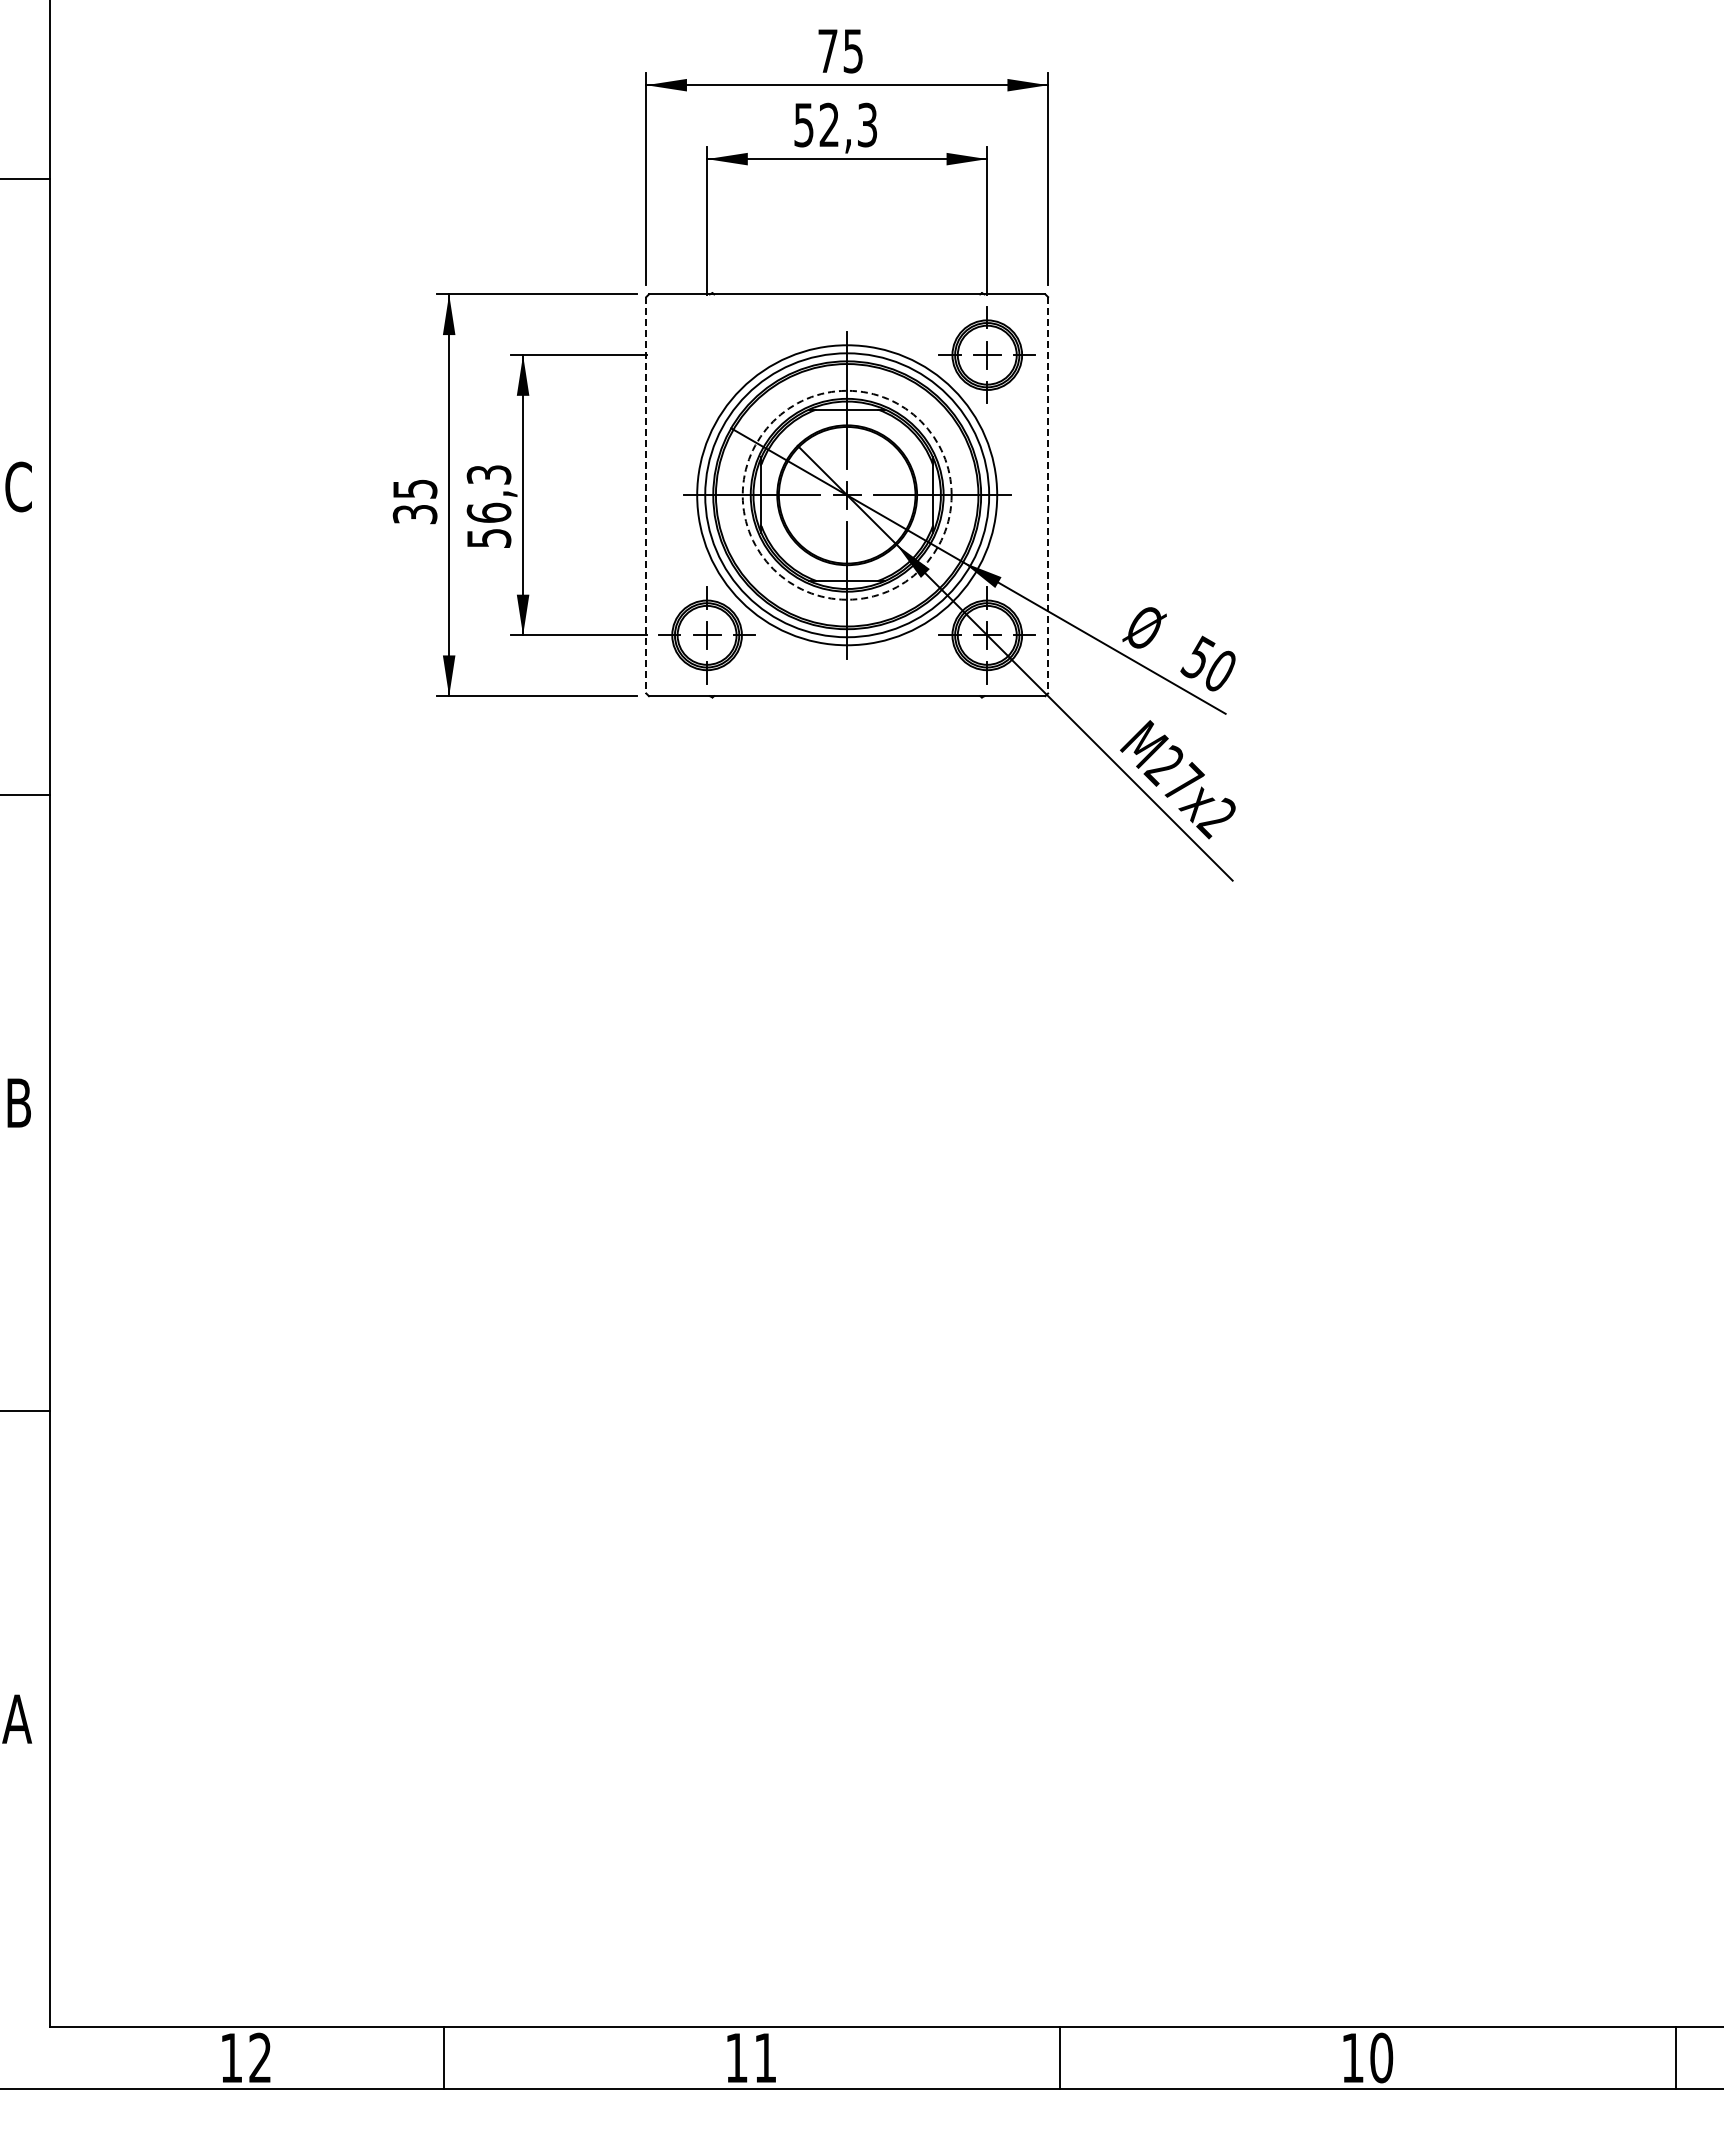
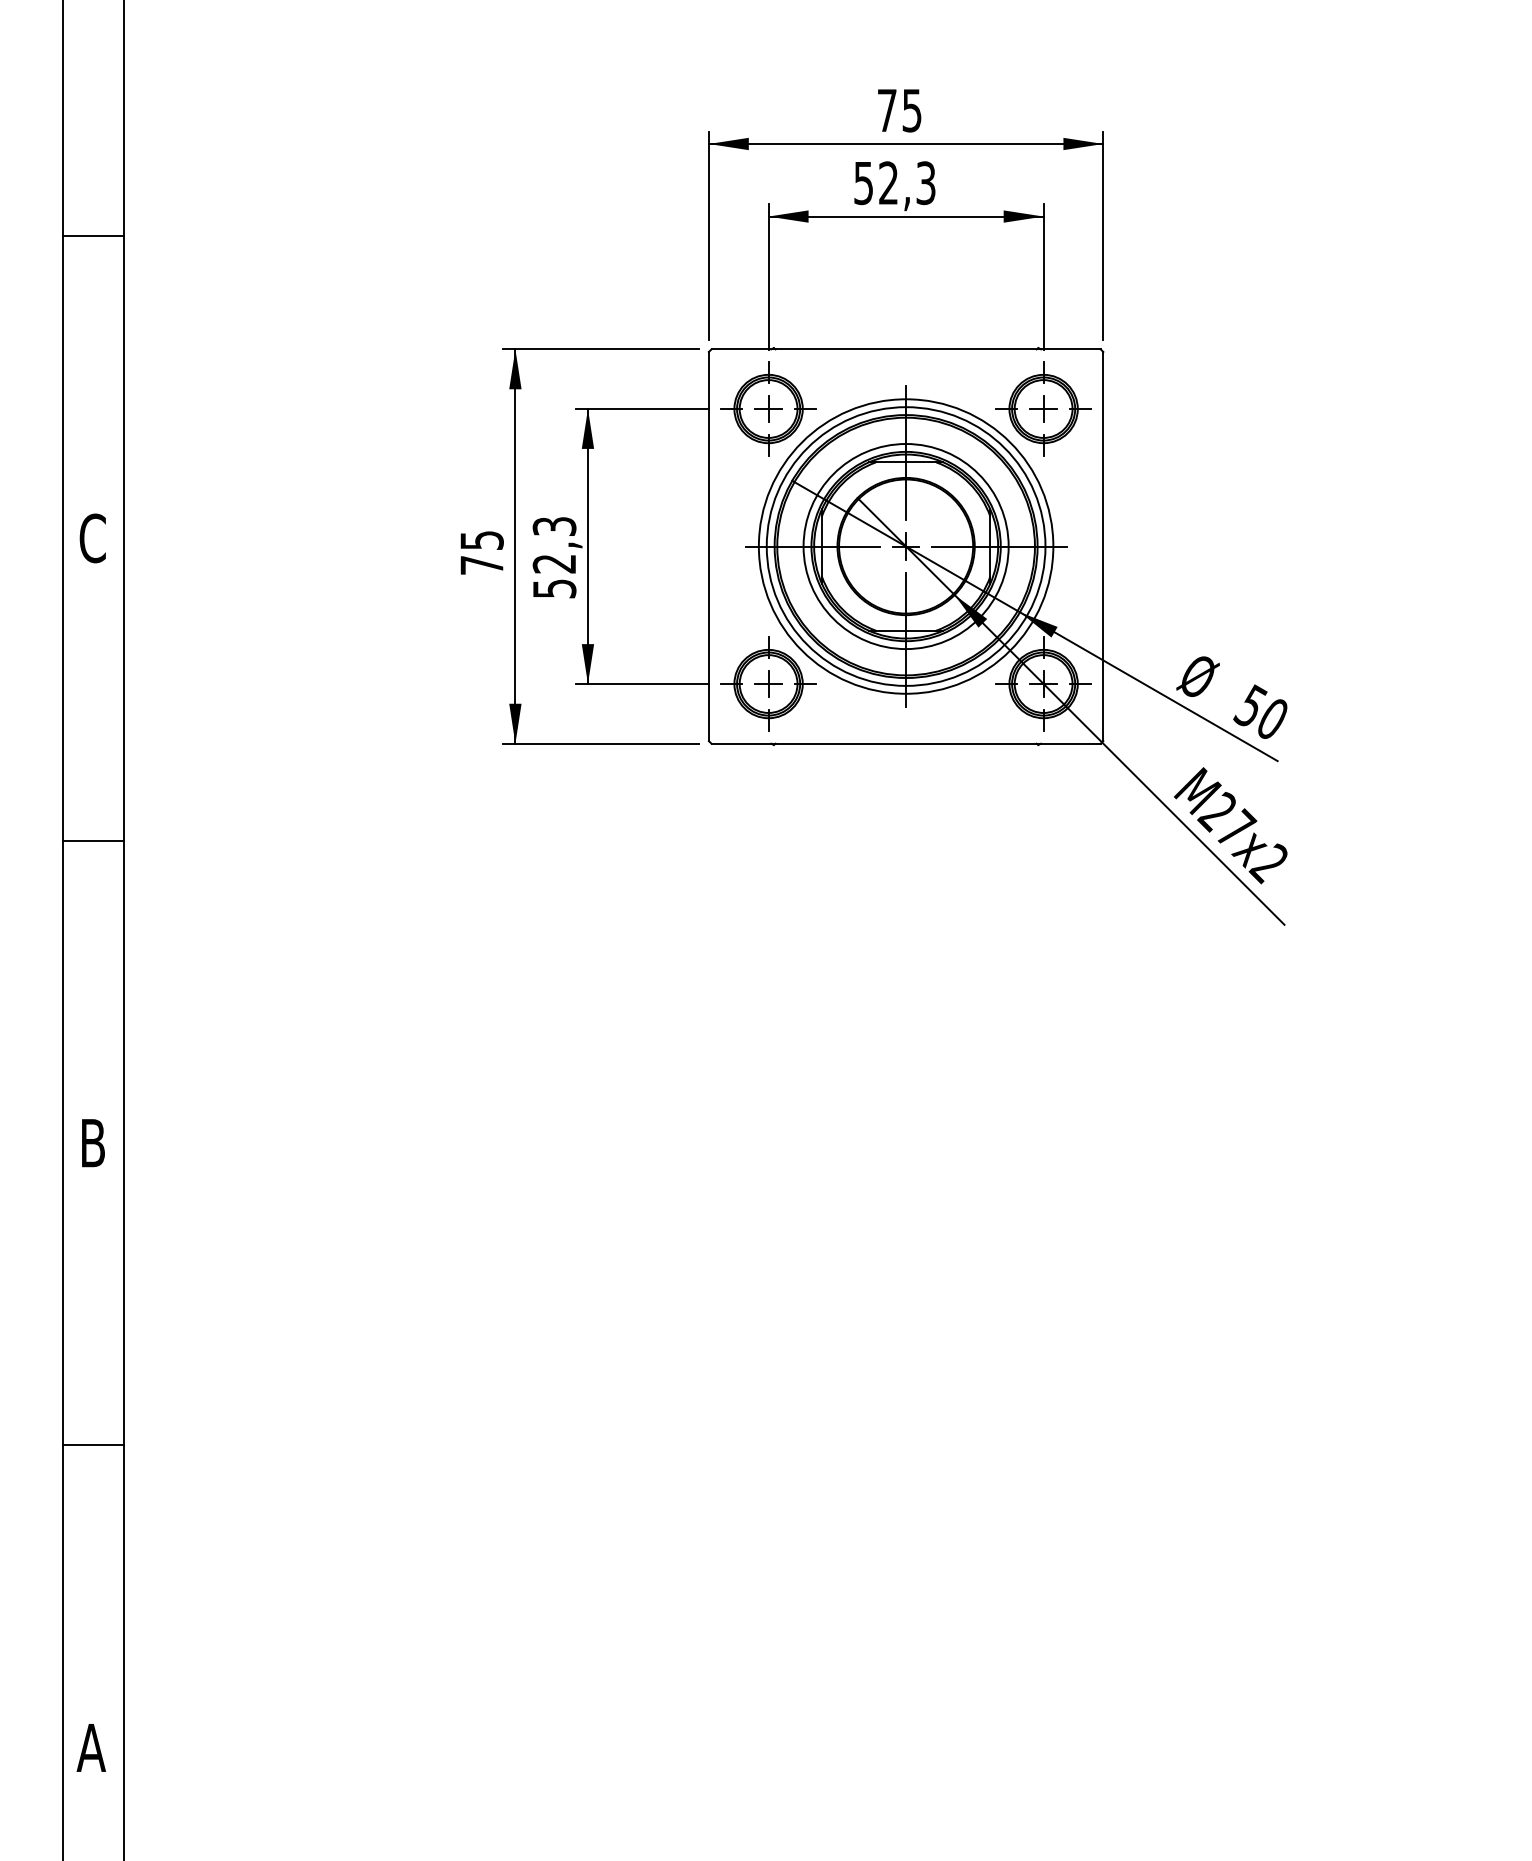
part: (706, 354) -> (768, 408), added
circle: (846, 494) -> (905, 545), dashed -> solid
line: (646, 495) -> (709, 546), dashed -> solid
line: (1048, 495) -> (1103, 546), dashed -> solid
text: (488, 512) -> (554, 563), 56,3 -> 52,3
text: (414, 514) -> (481, 565), 35 -> 75

